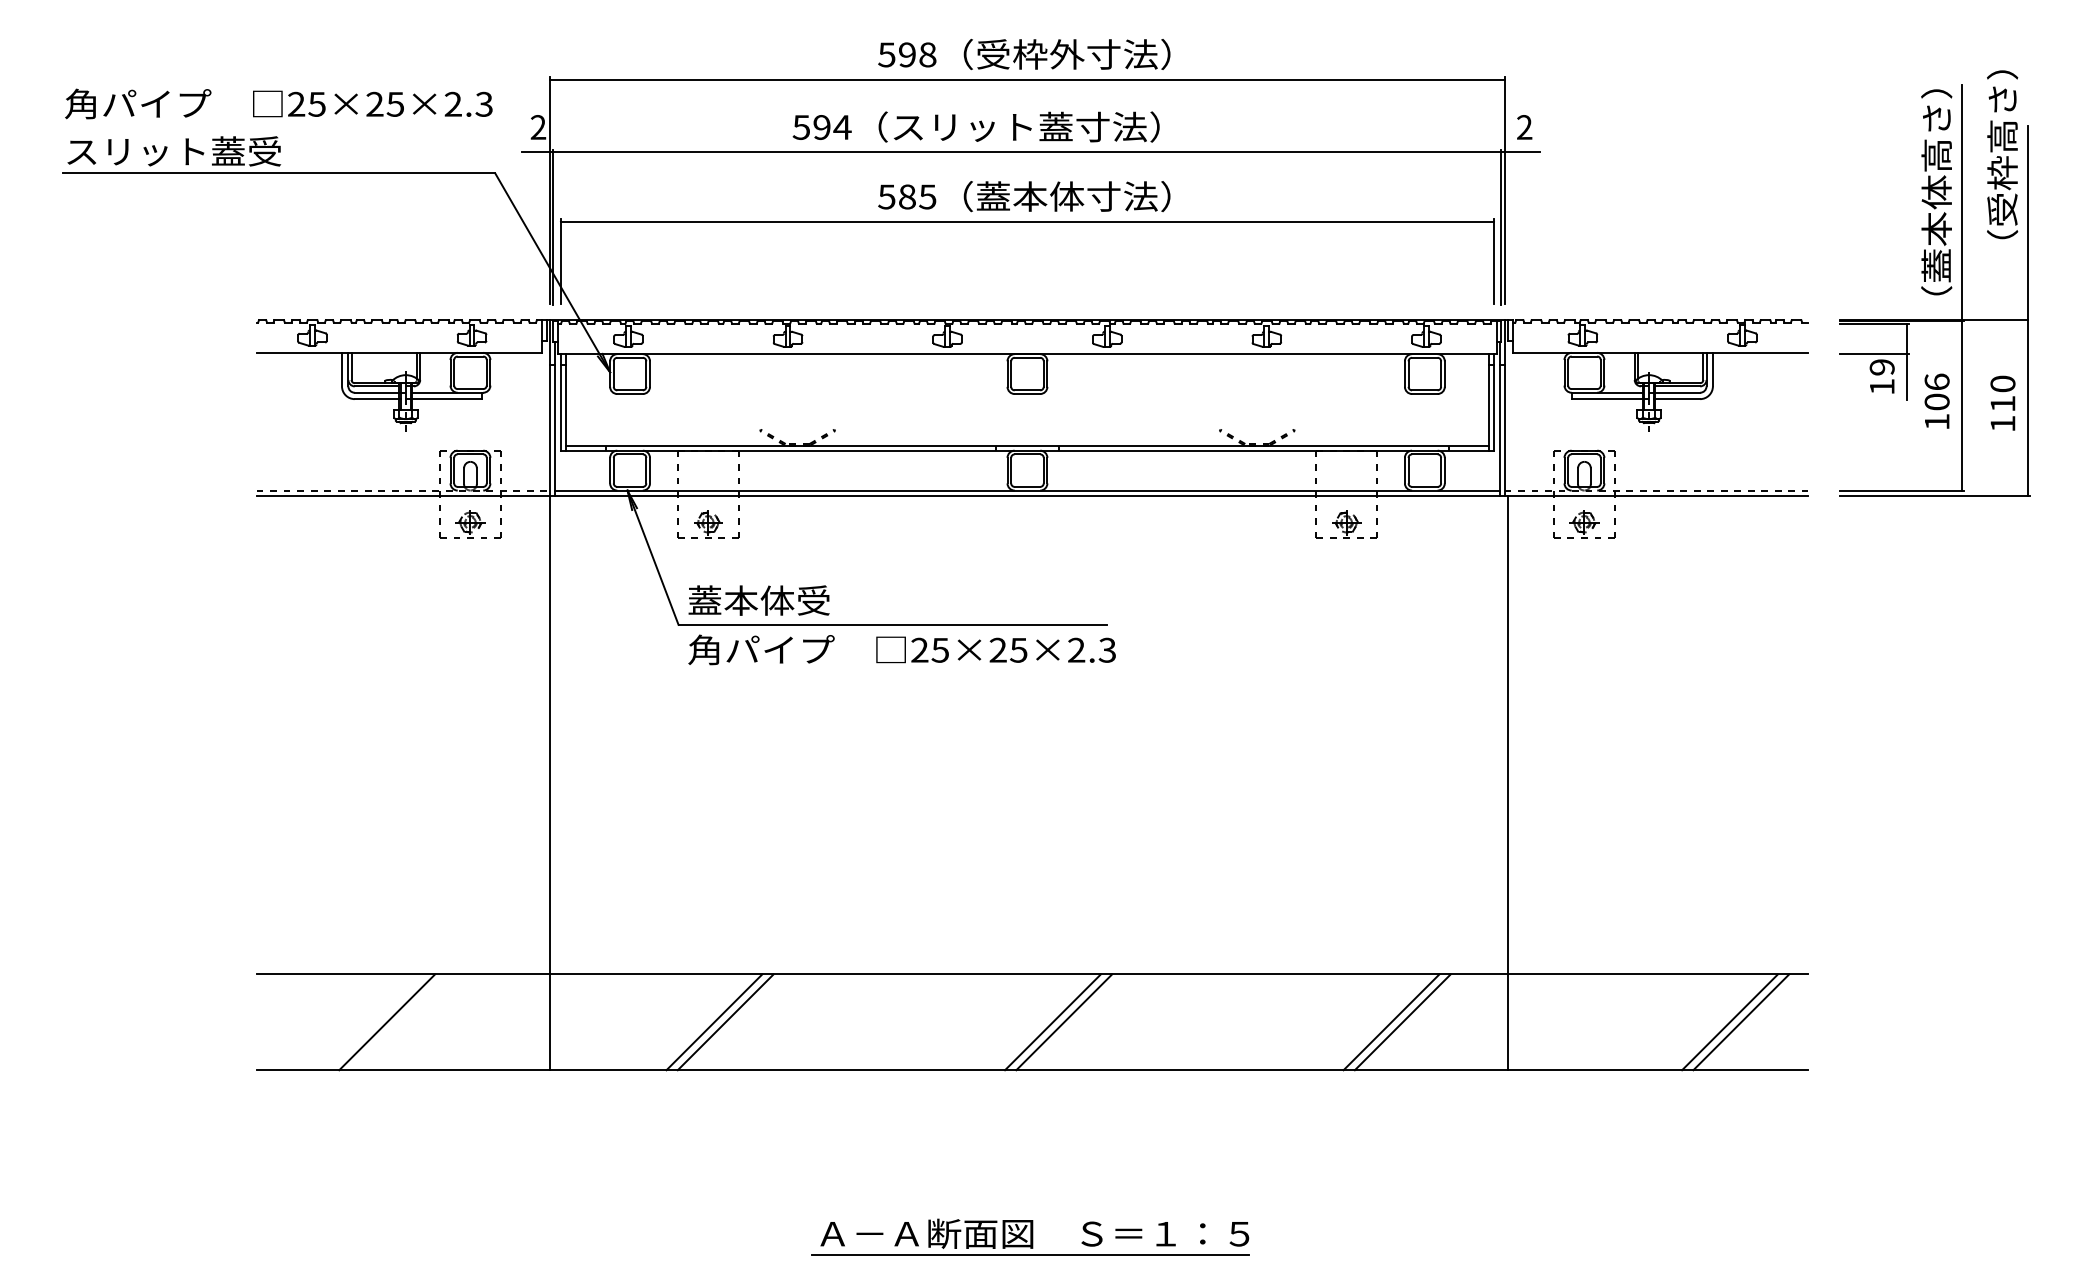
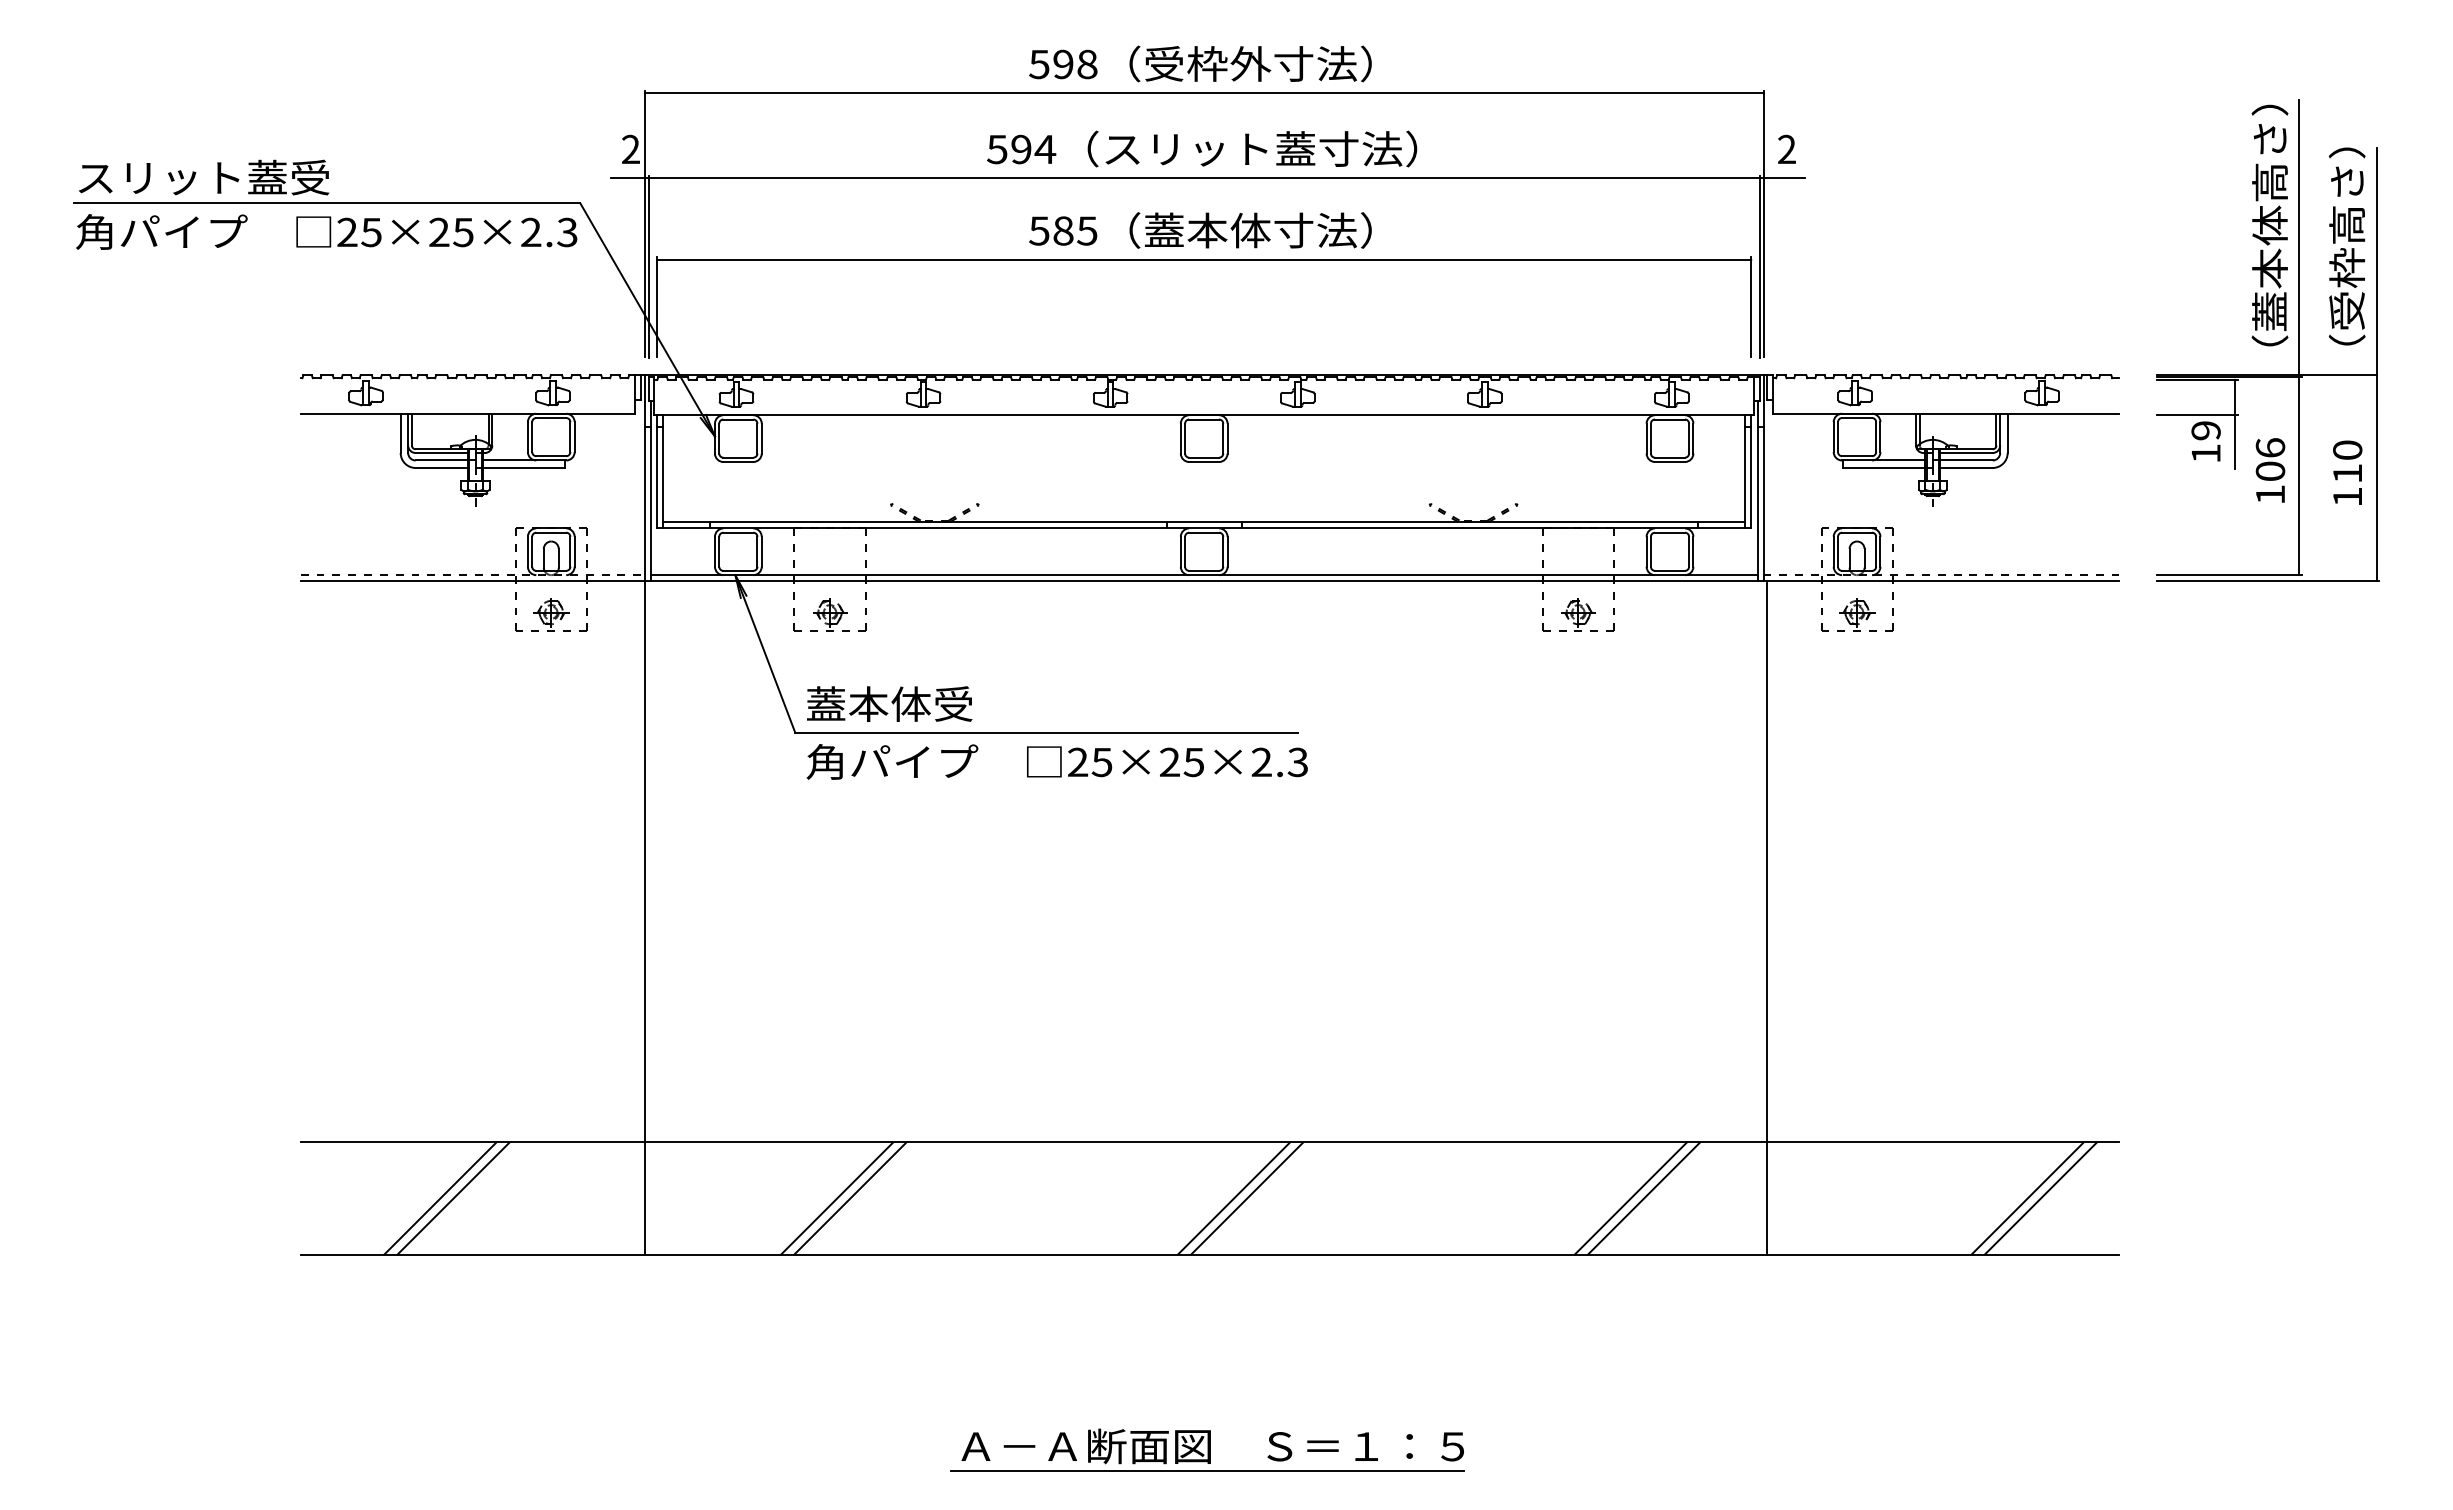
text: (278, 103) -> (326, 231), moved
text: (976, 126) -> (1202, 148), moved
text: (2001, 154) -> (2346, 246), moved
line: (375, 1022) -> (440, 1198), added

